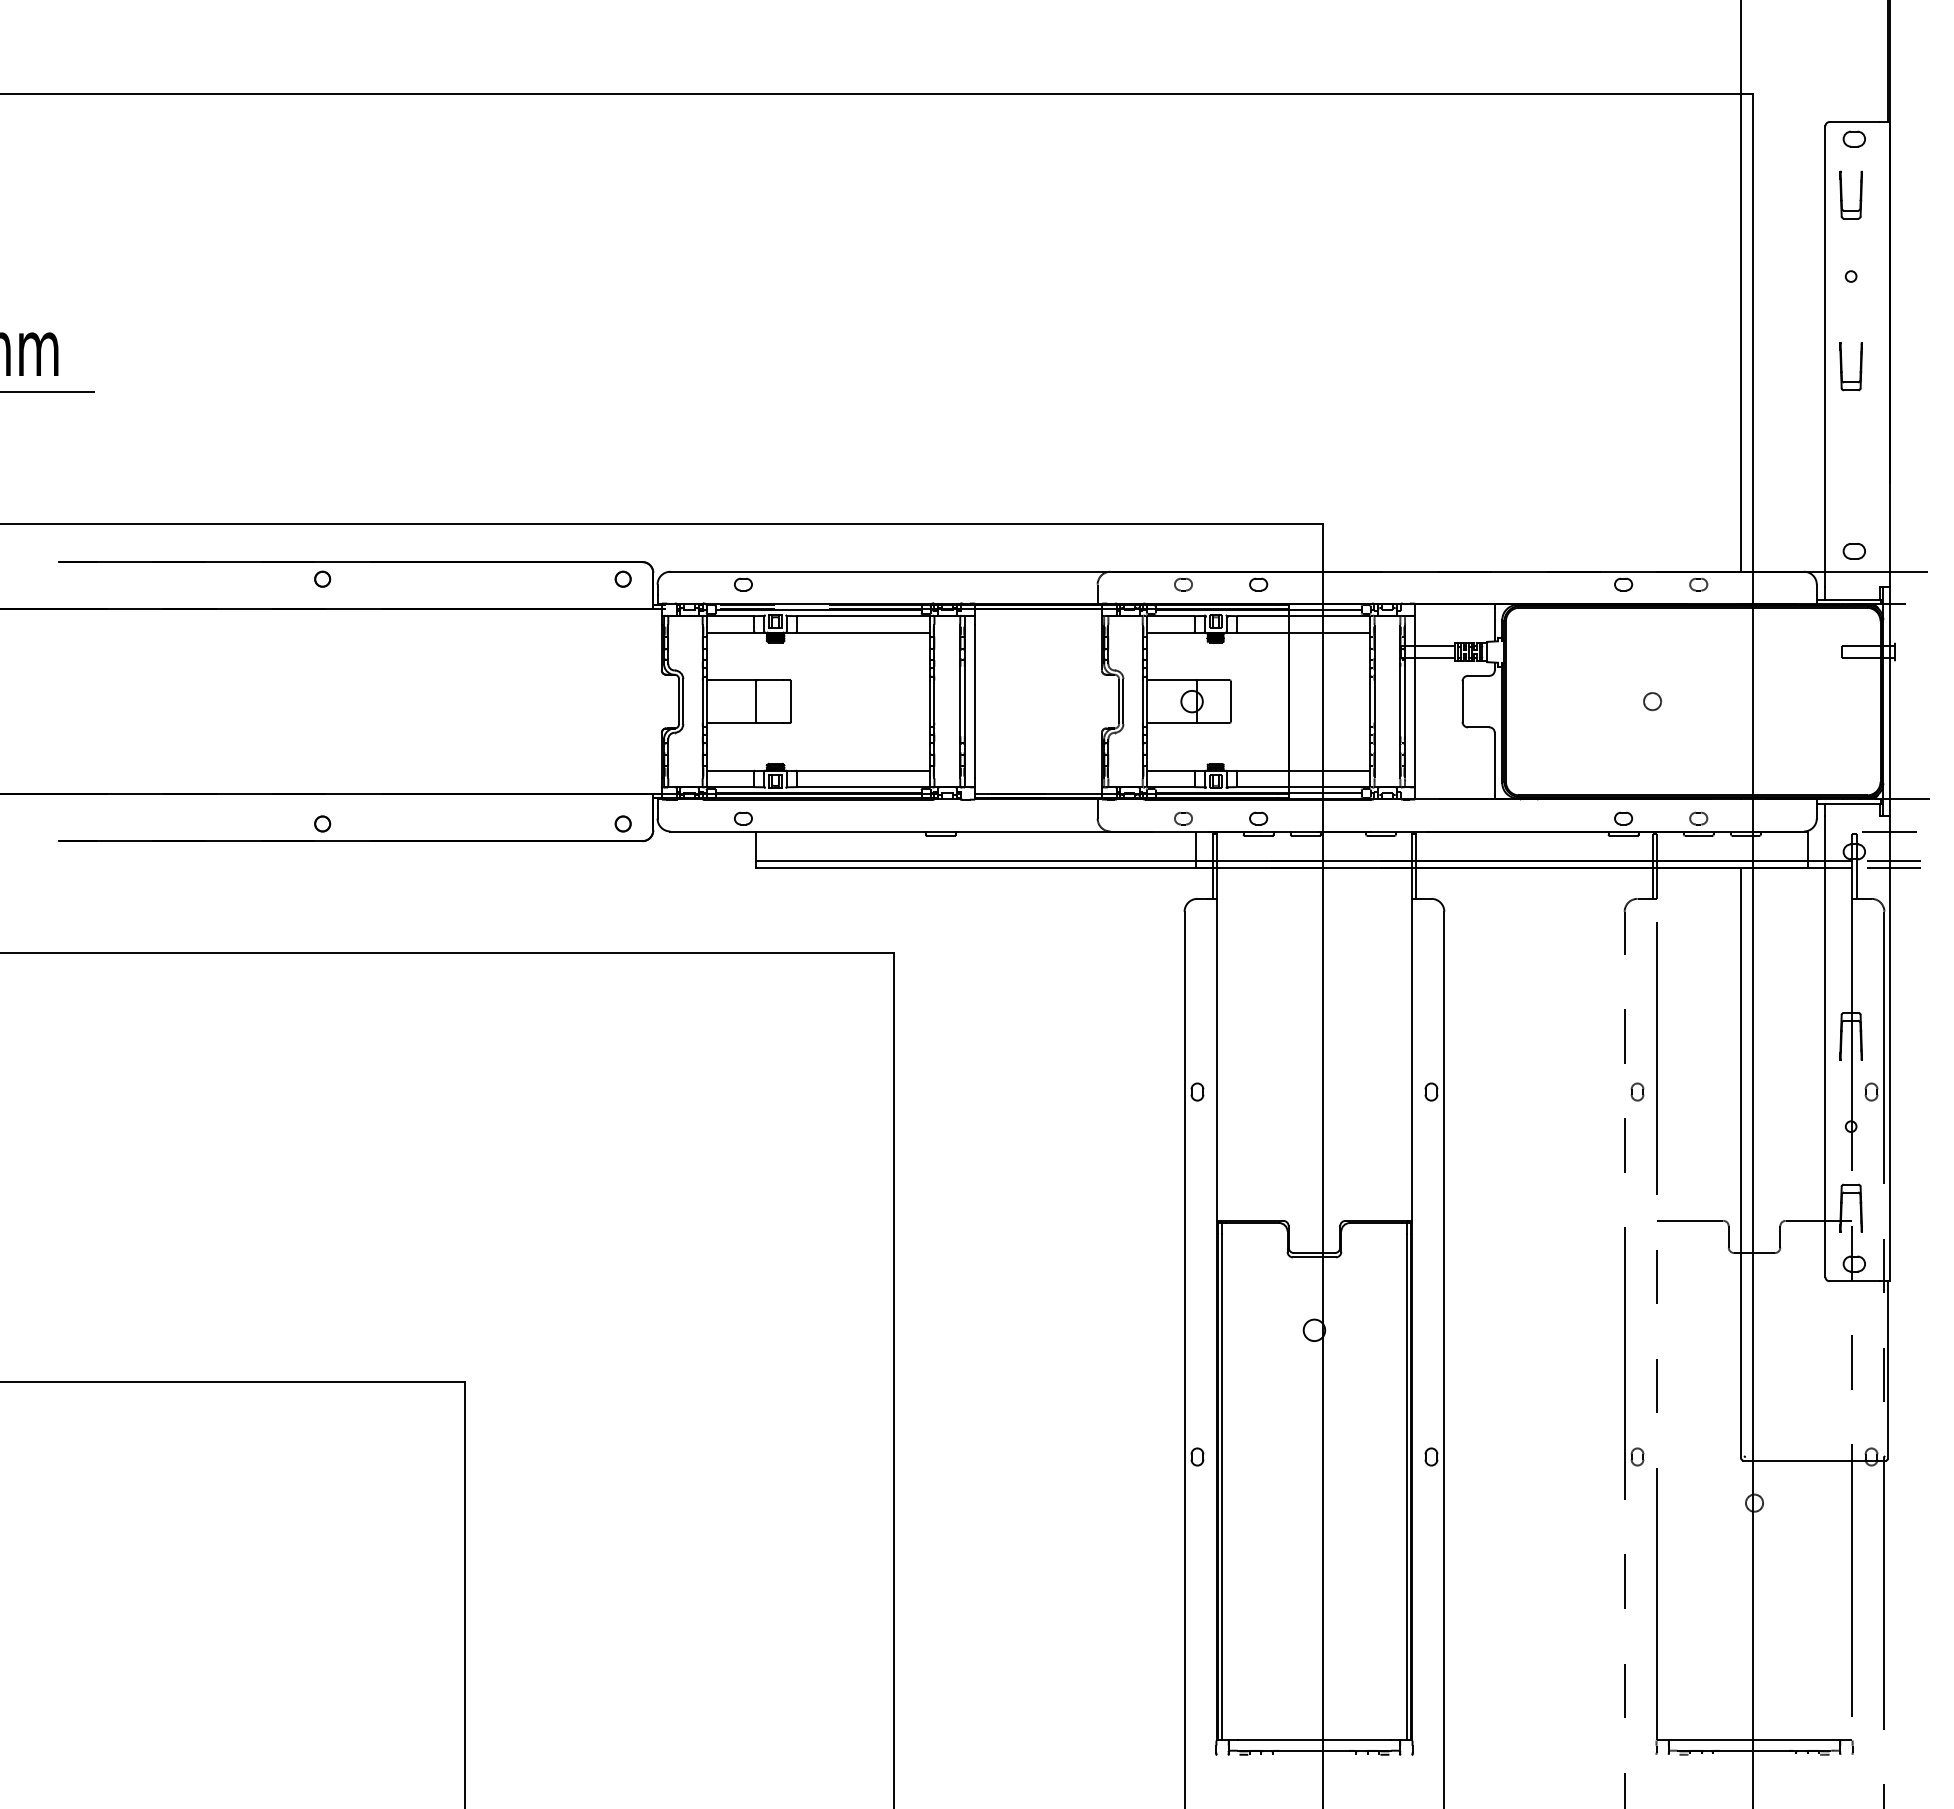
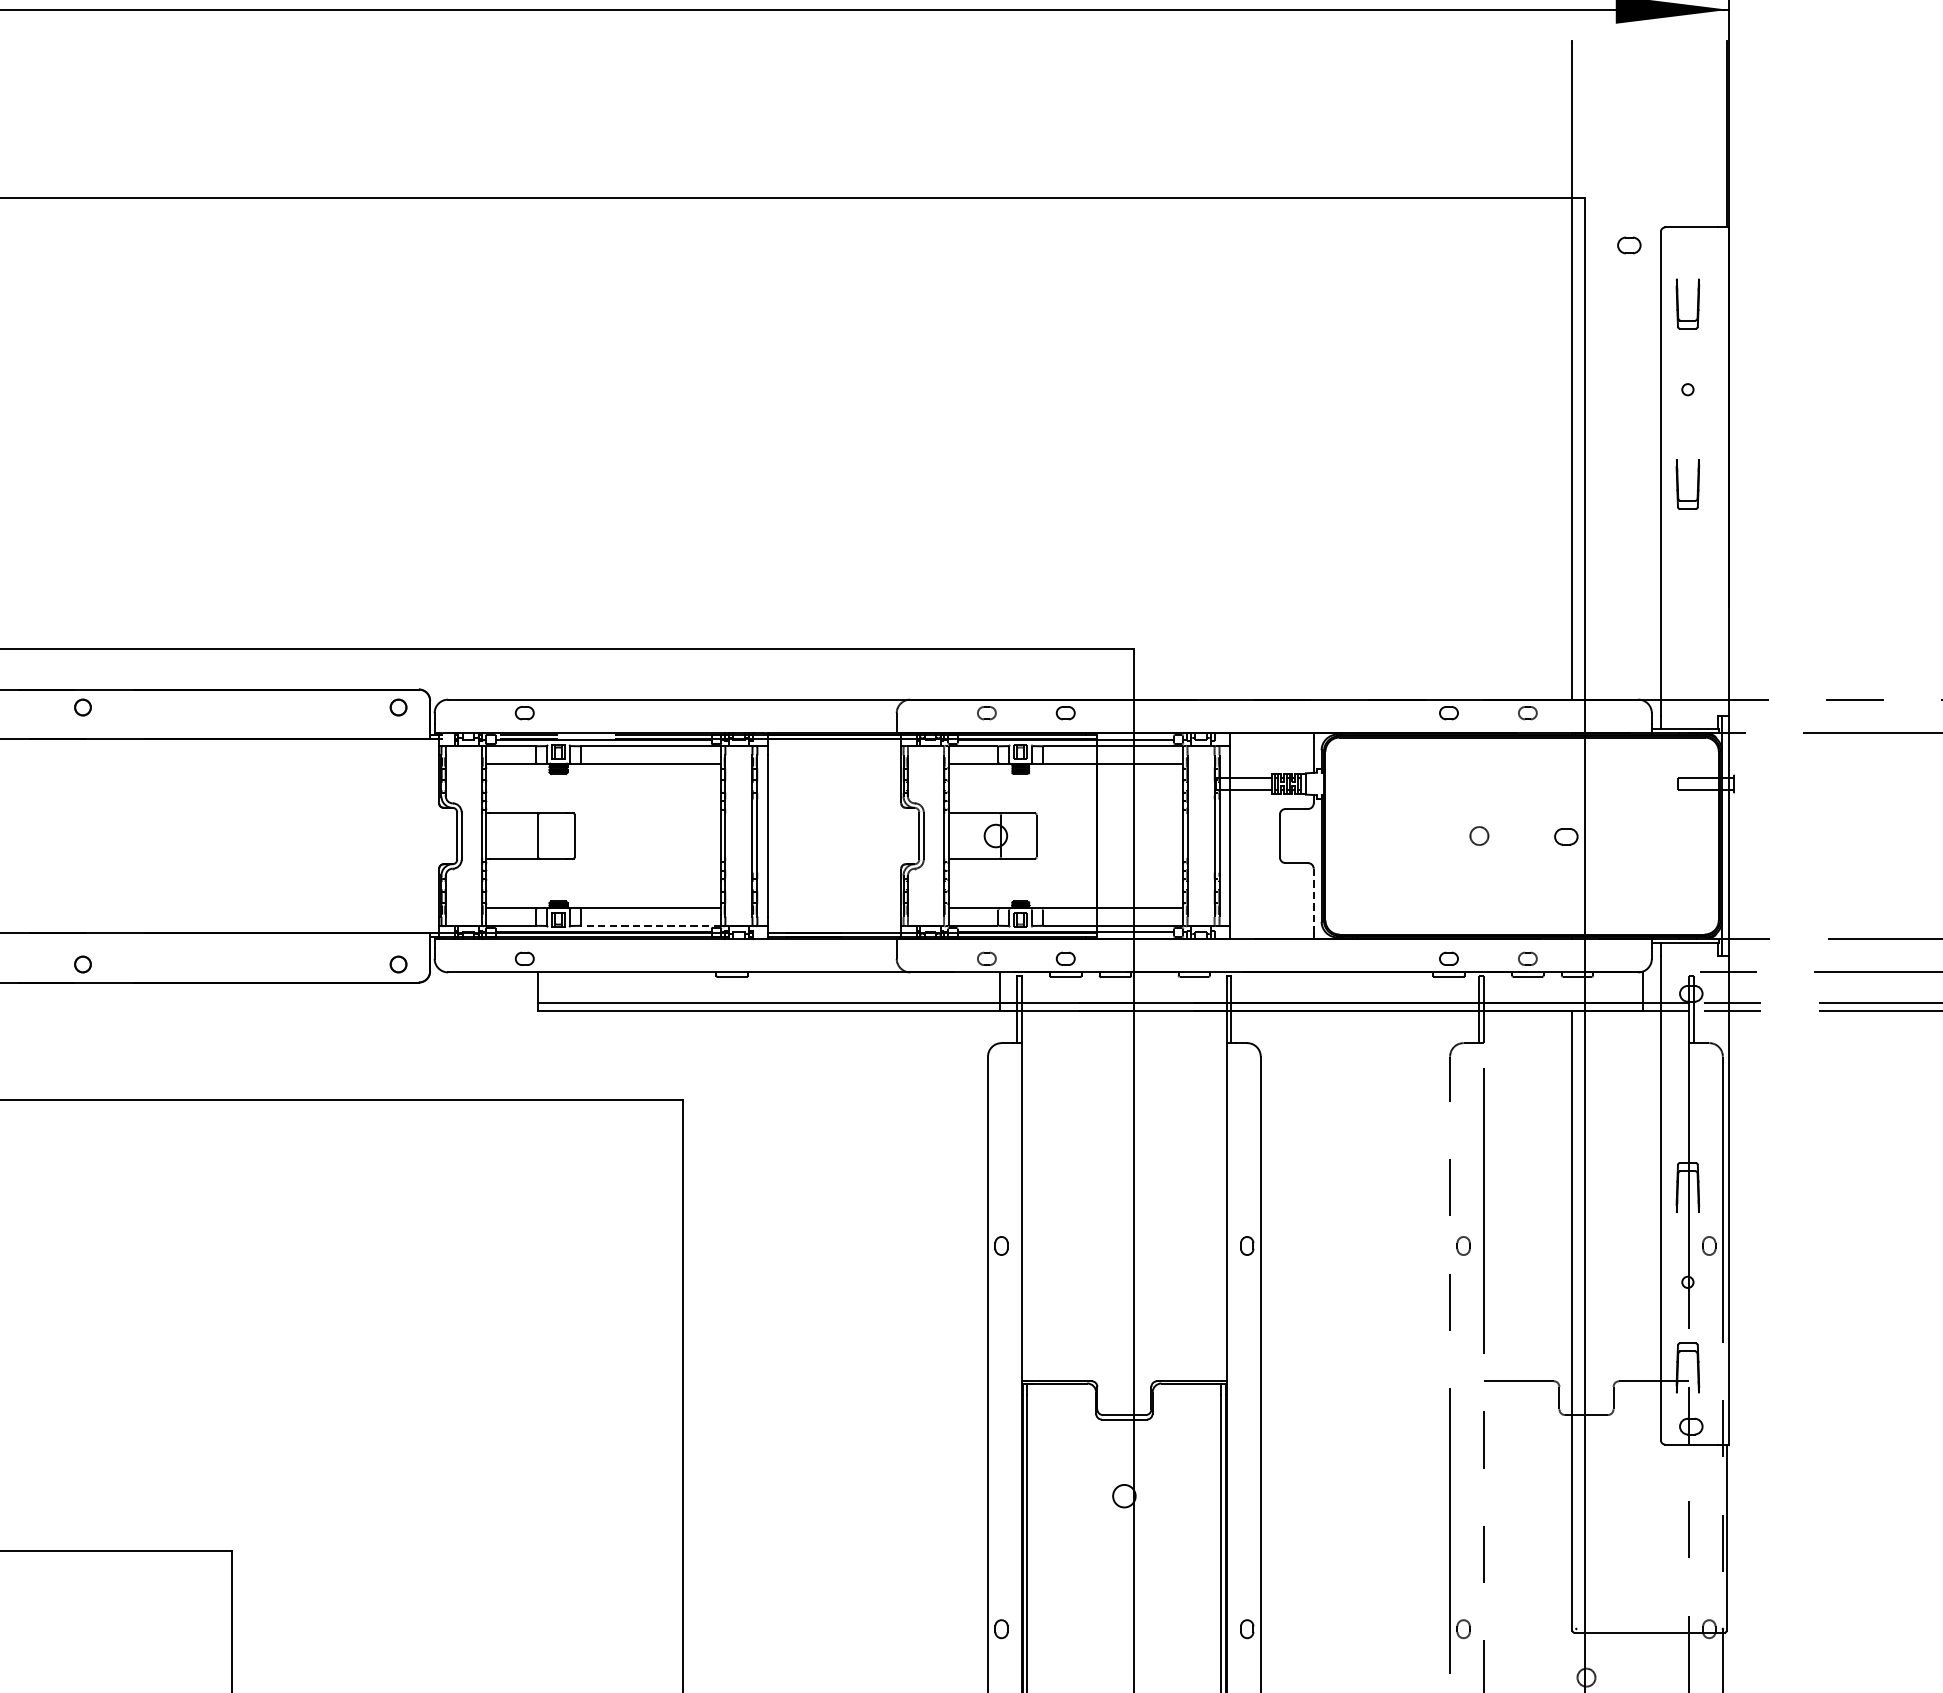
part: (1853, 138) -> (1628, 244), moved
part: (1853, 551) -> (1565, 836), moved
line: (1494, 764) -> (1313, 902), solid -> dashed
line: (863, 787) -> (650, 926), solid -> dashed

